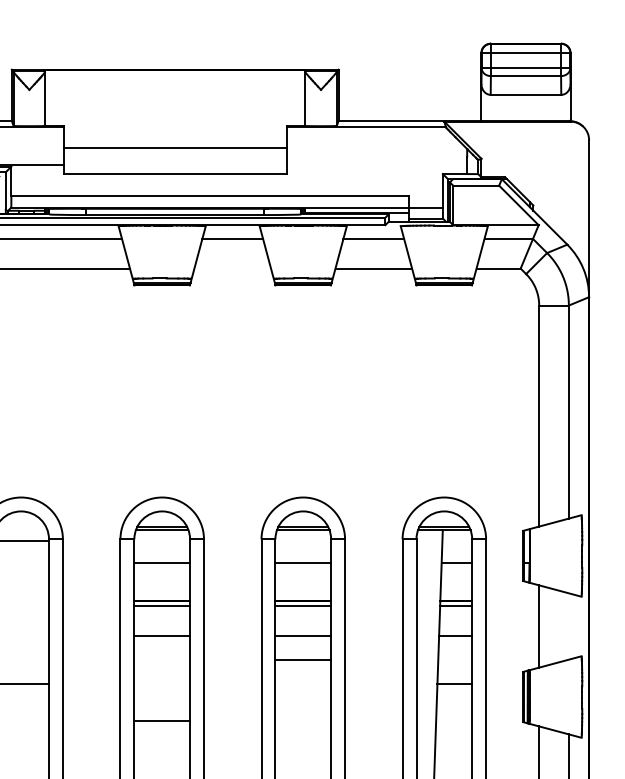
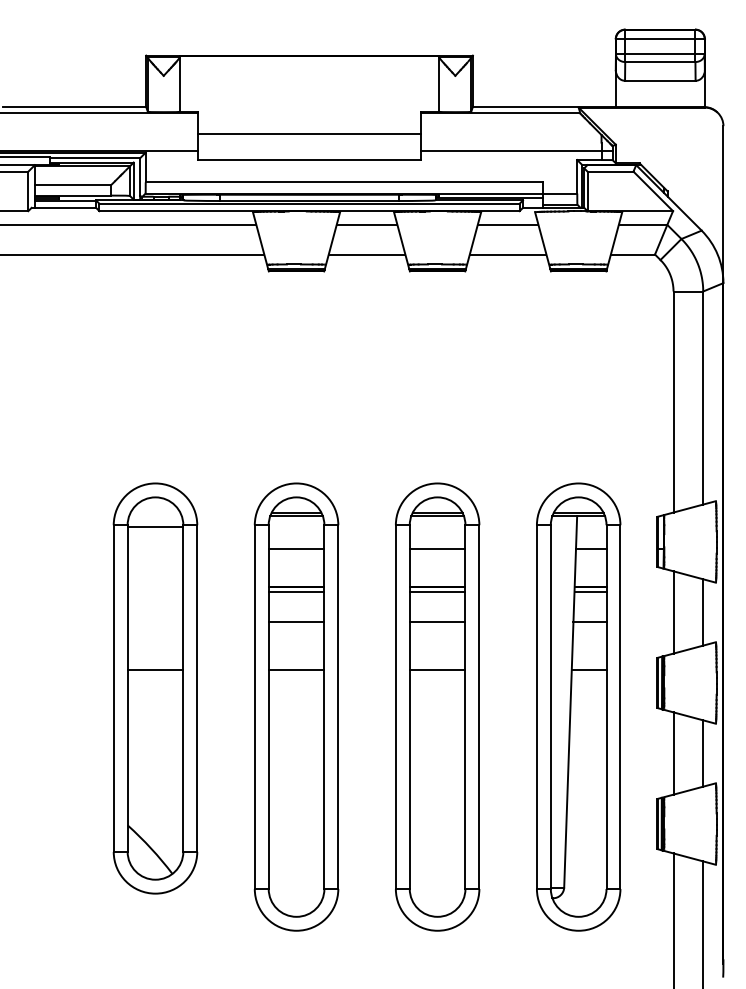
line: (382, 164) -> (516, 150), added
line: (232, 268) -> (366, 254), added
line: (569, 626) -> (703, 612), added
line: (303, 660) -> (437, 670), moved
line: (162, 721) -> (296, 670), moved

